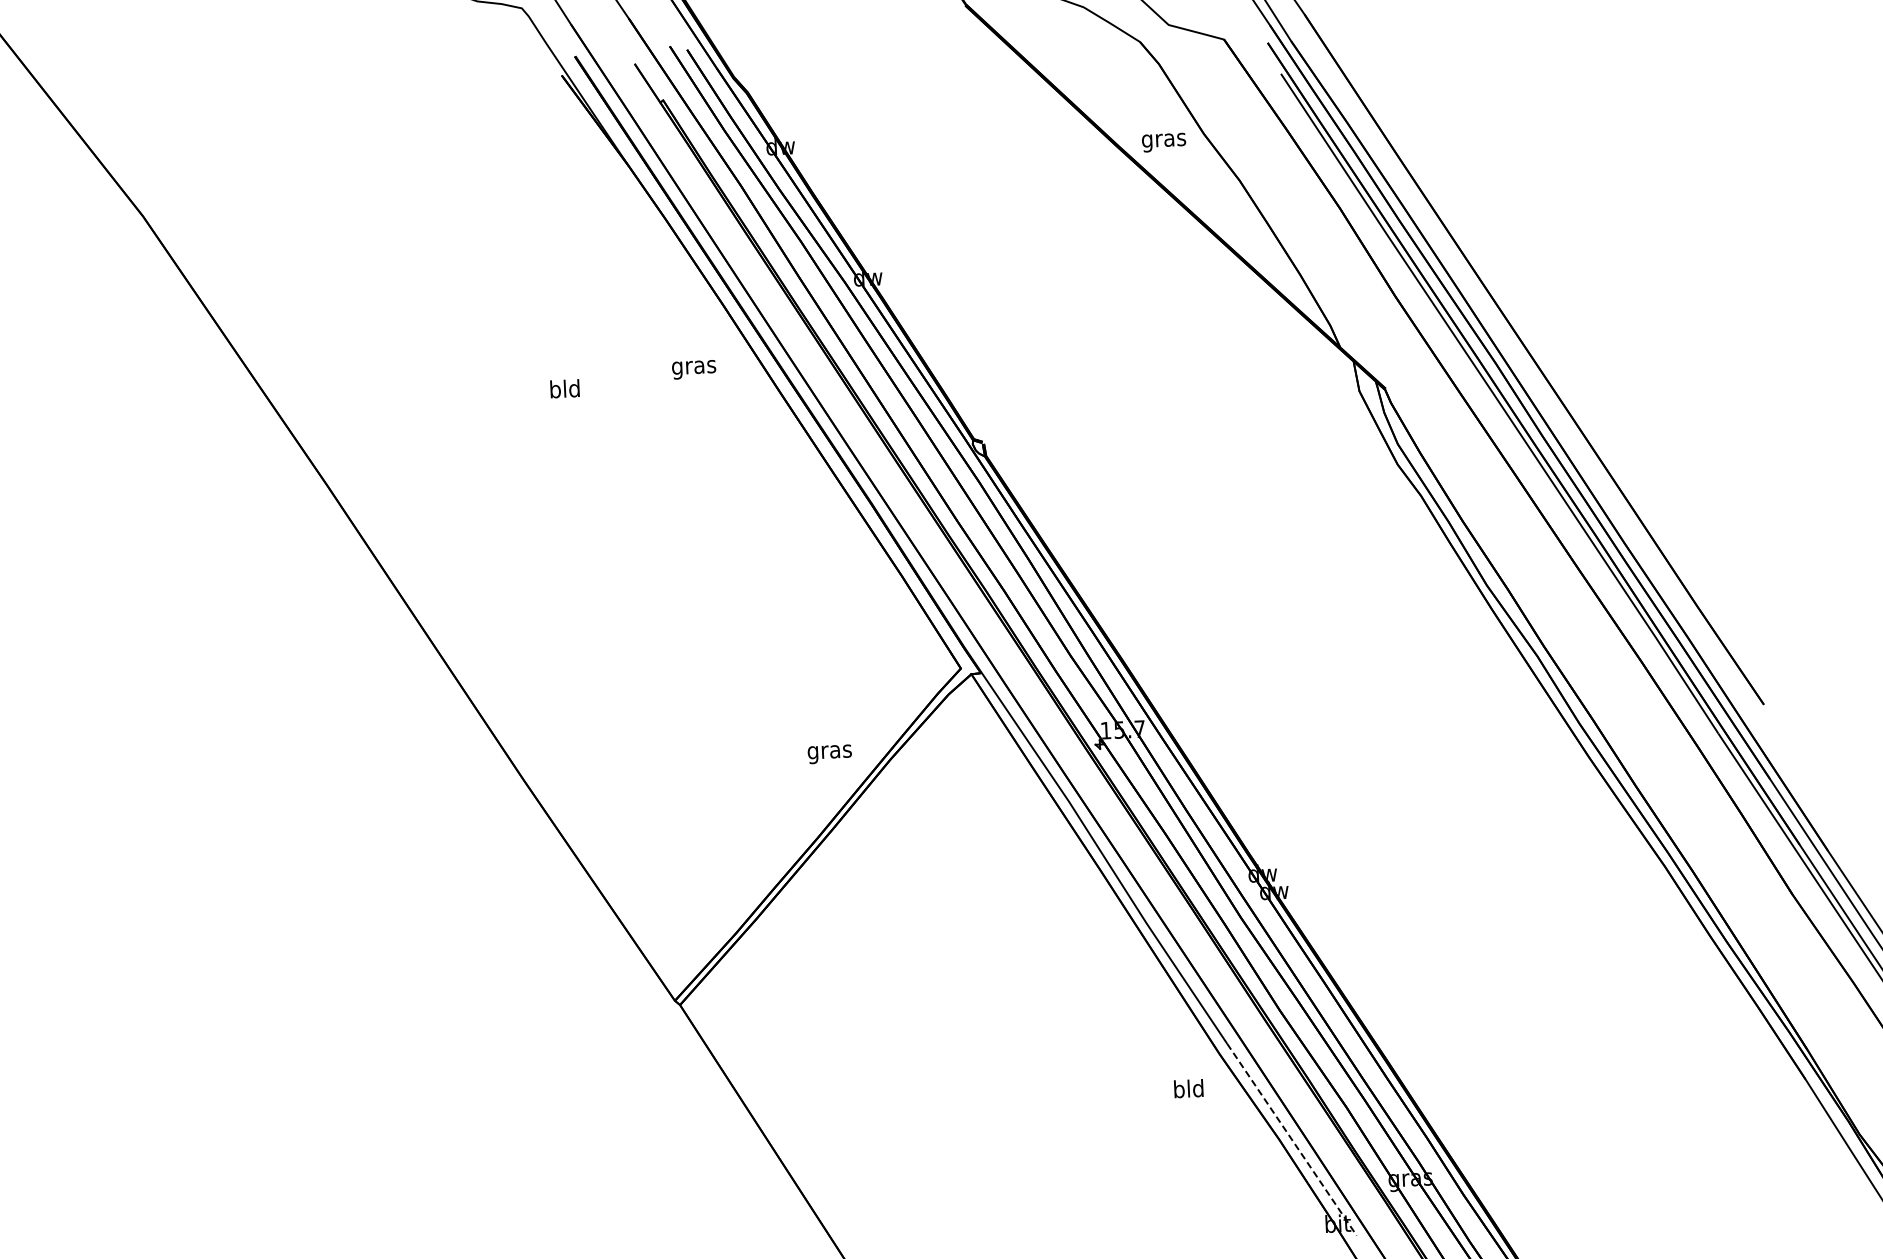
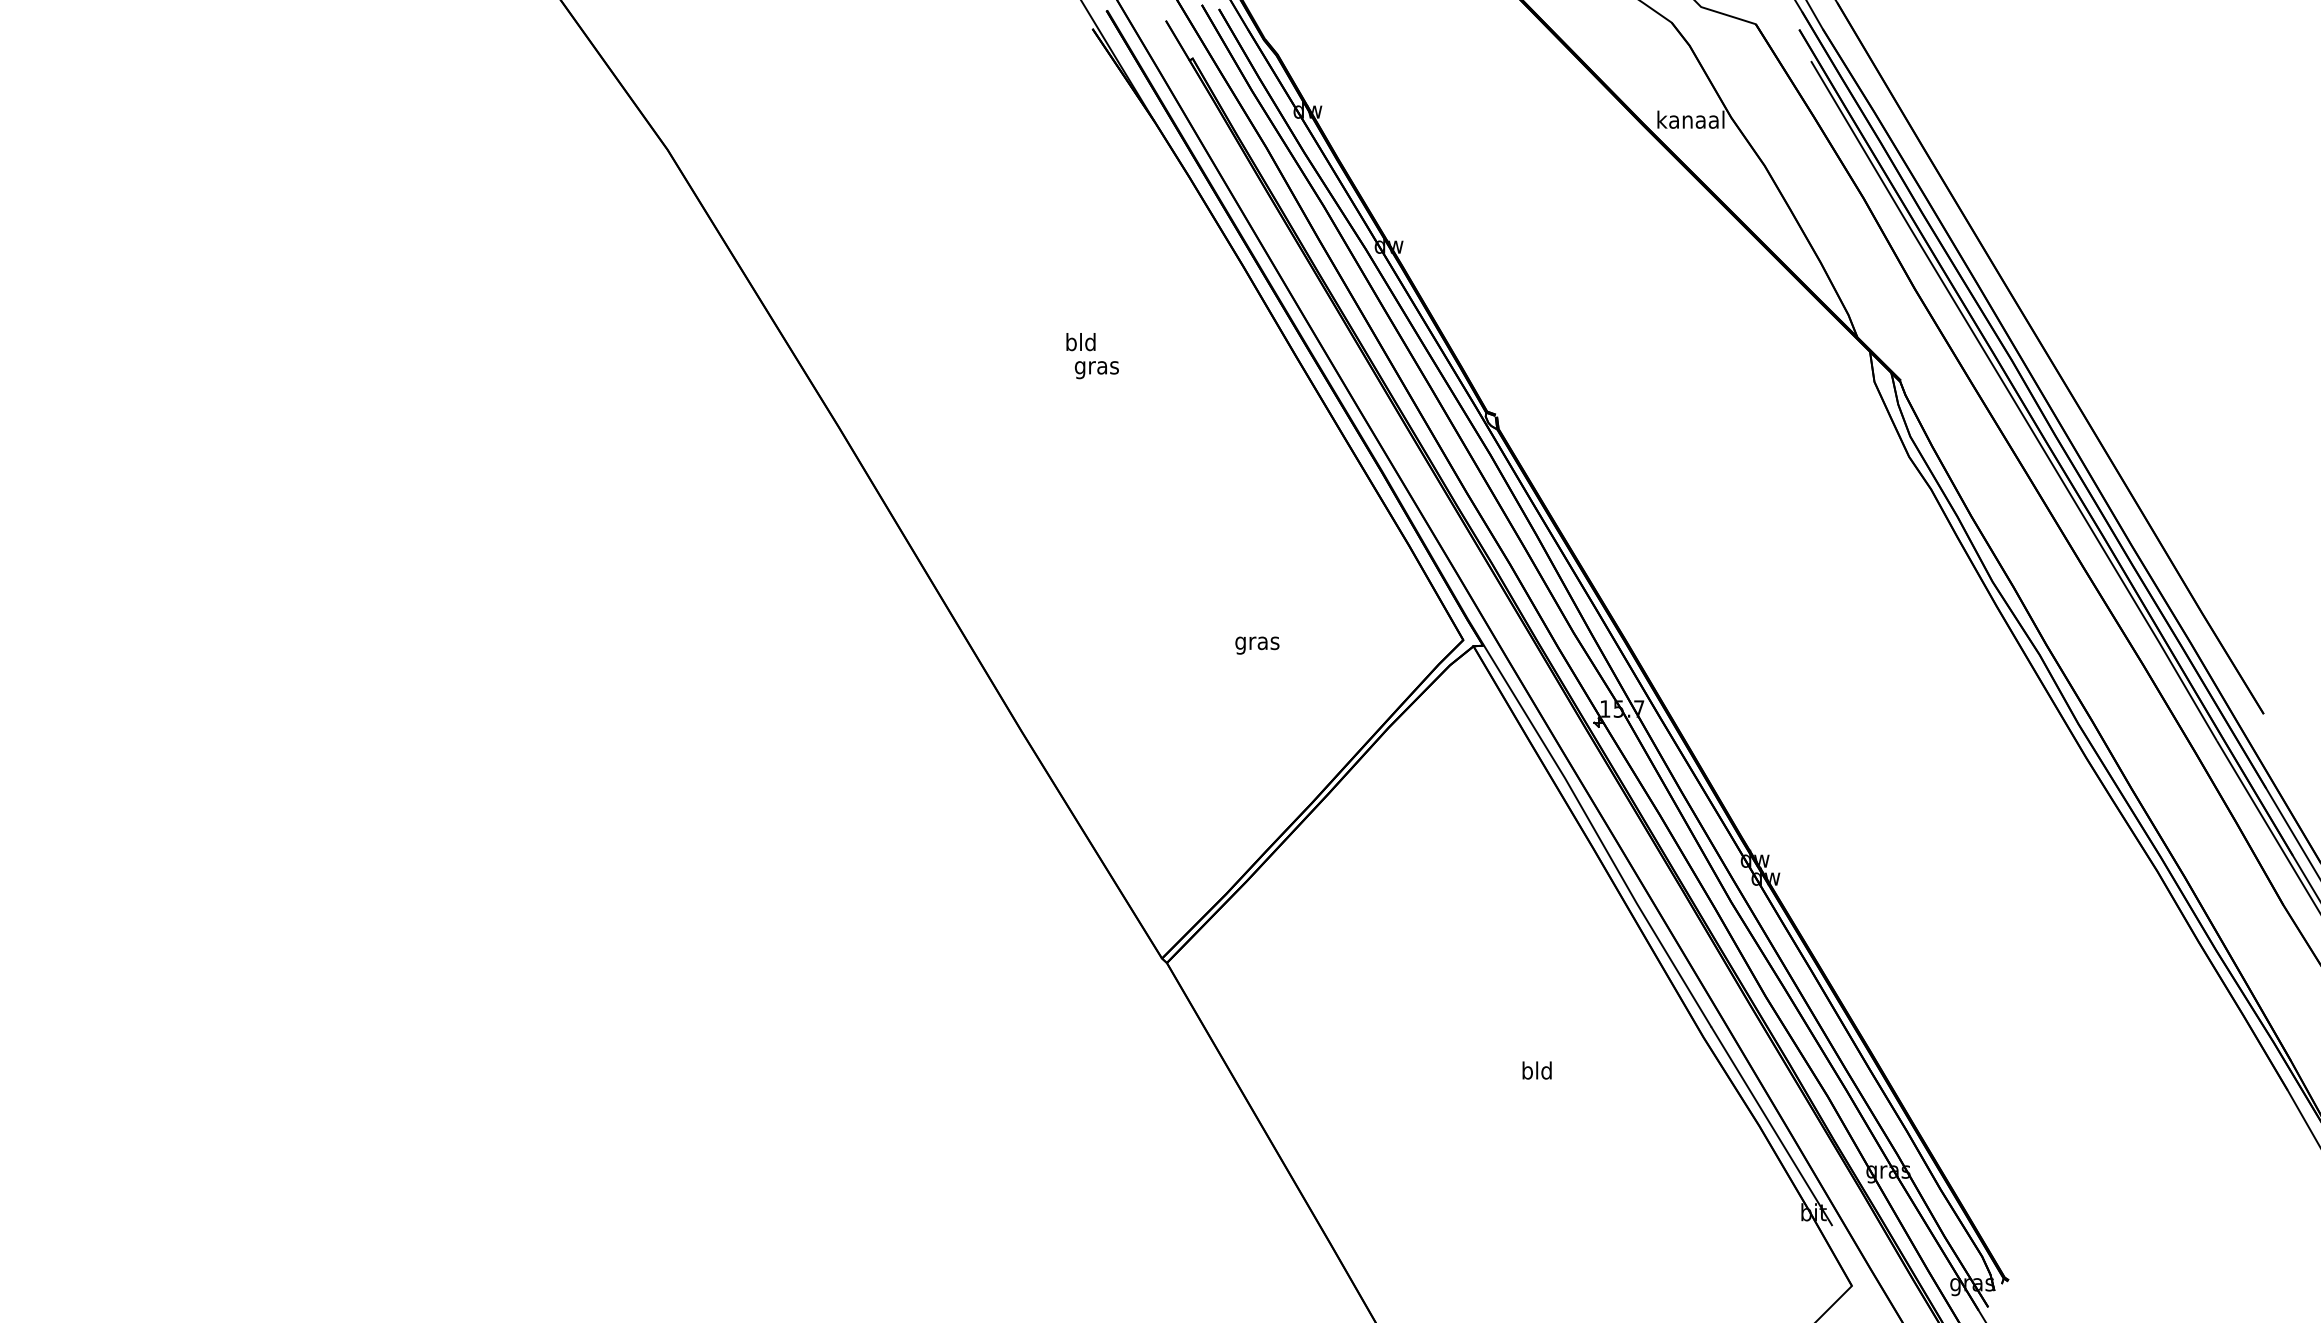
text: (1163, 139) -> (1690, 121), gras -> kanaal
text: (693, 370) -> (1096, 370), moved
text: (829, 754) -> (1257, 645), moved
text: (1188, 1088) -> (1536, 1070), moved
line: (1291, 1139) -> (1771, 1126), dashed -> solid

